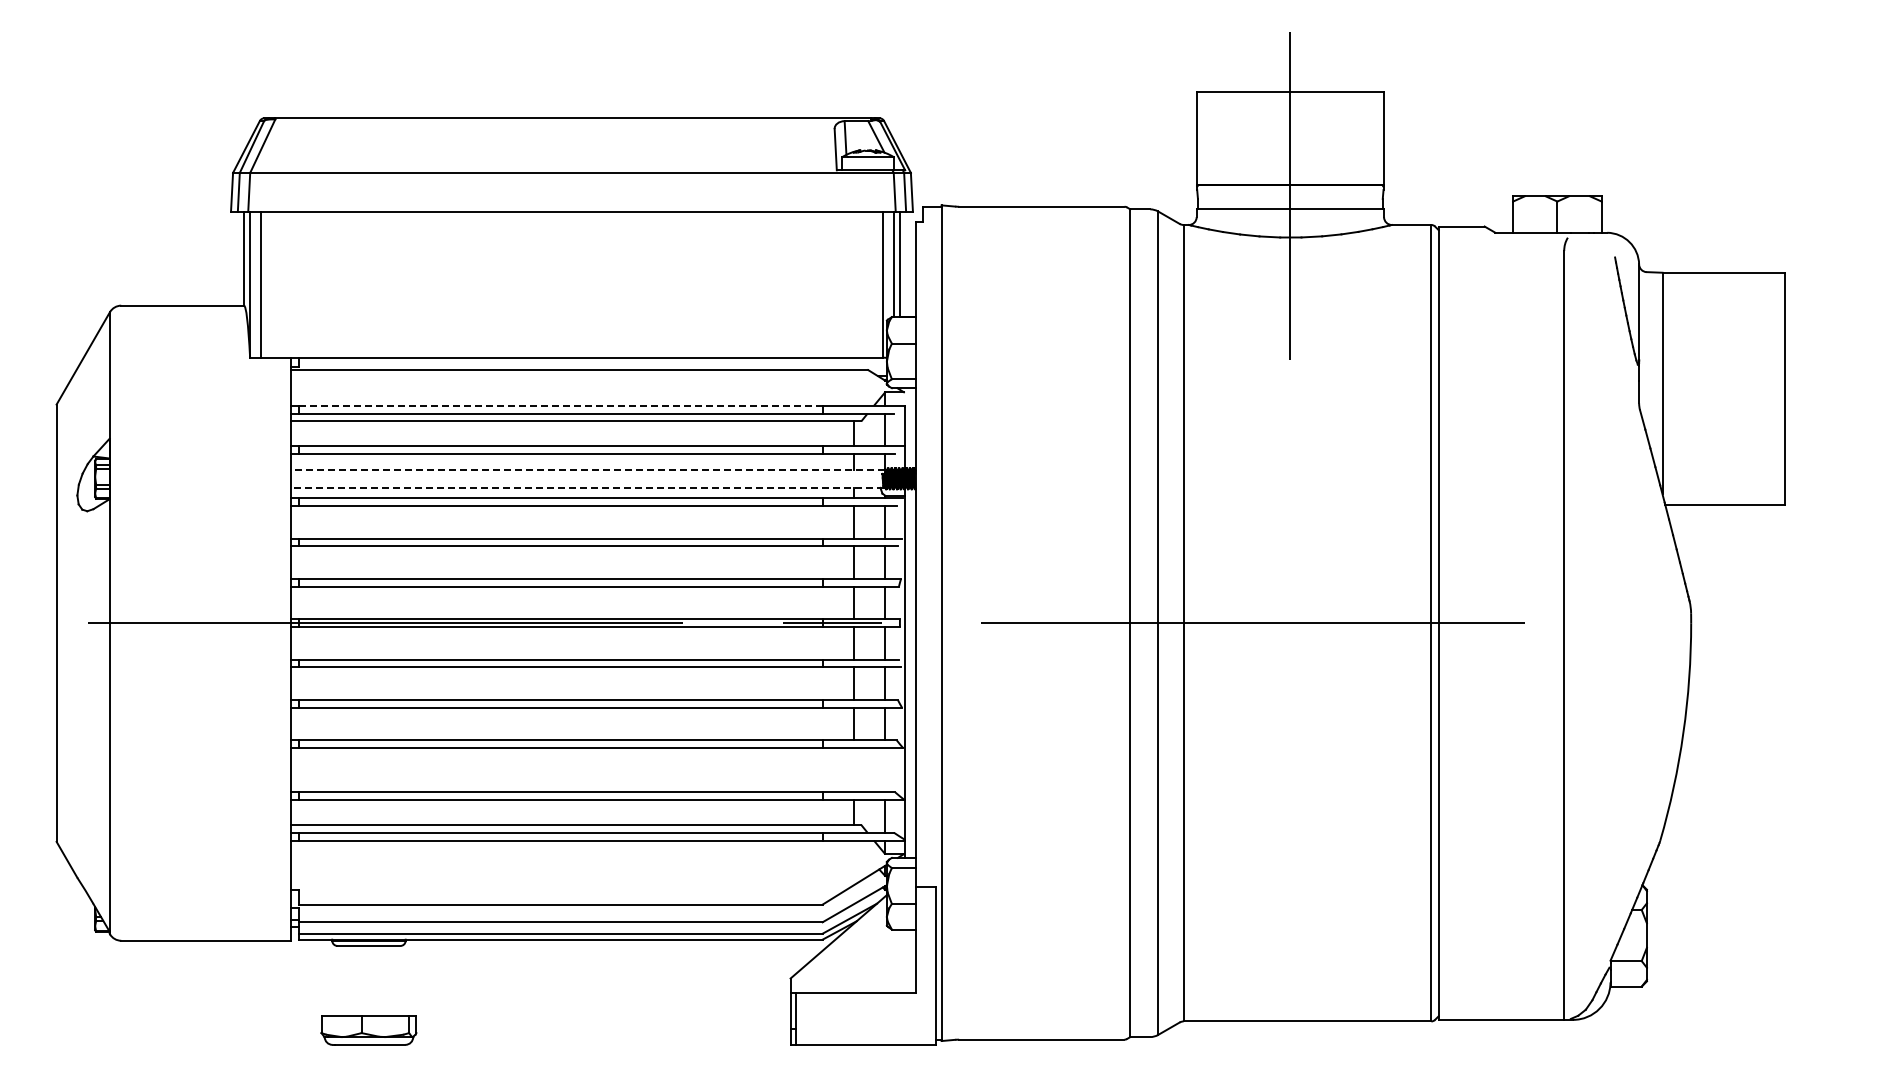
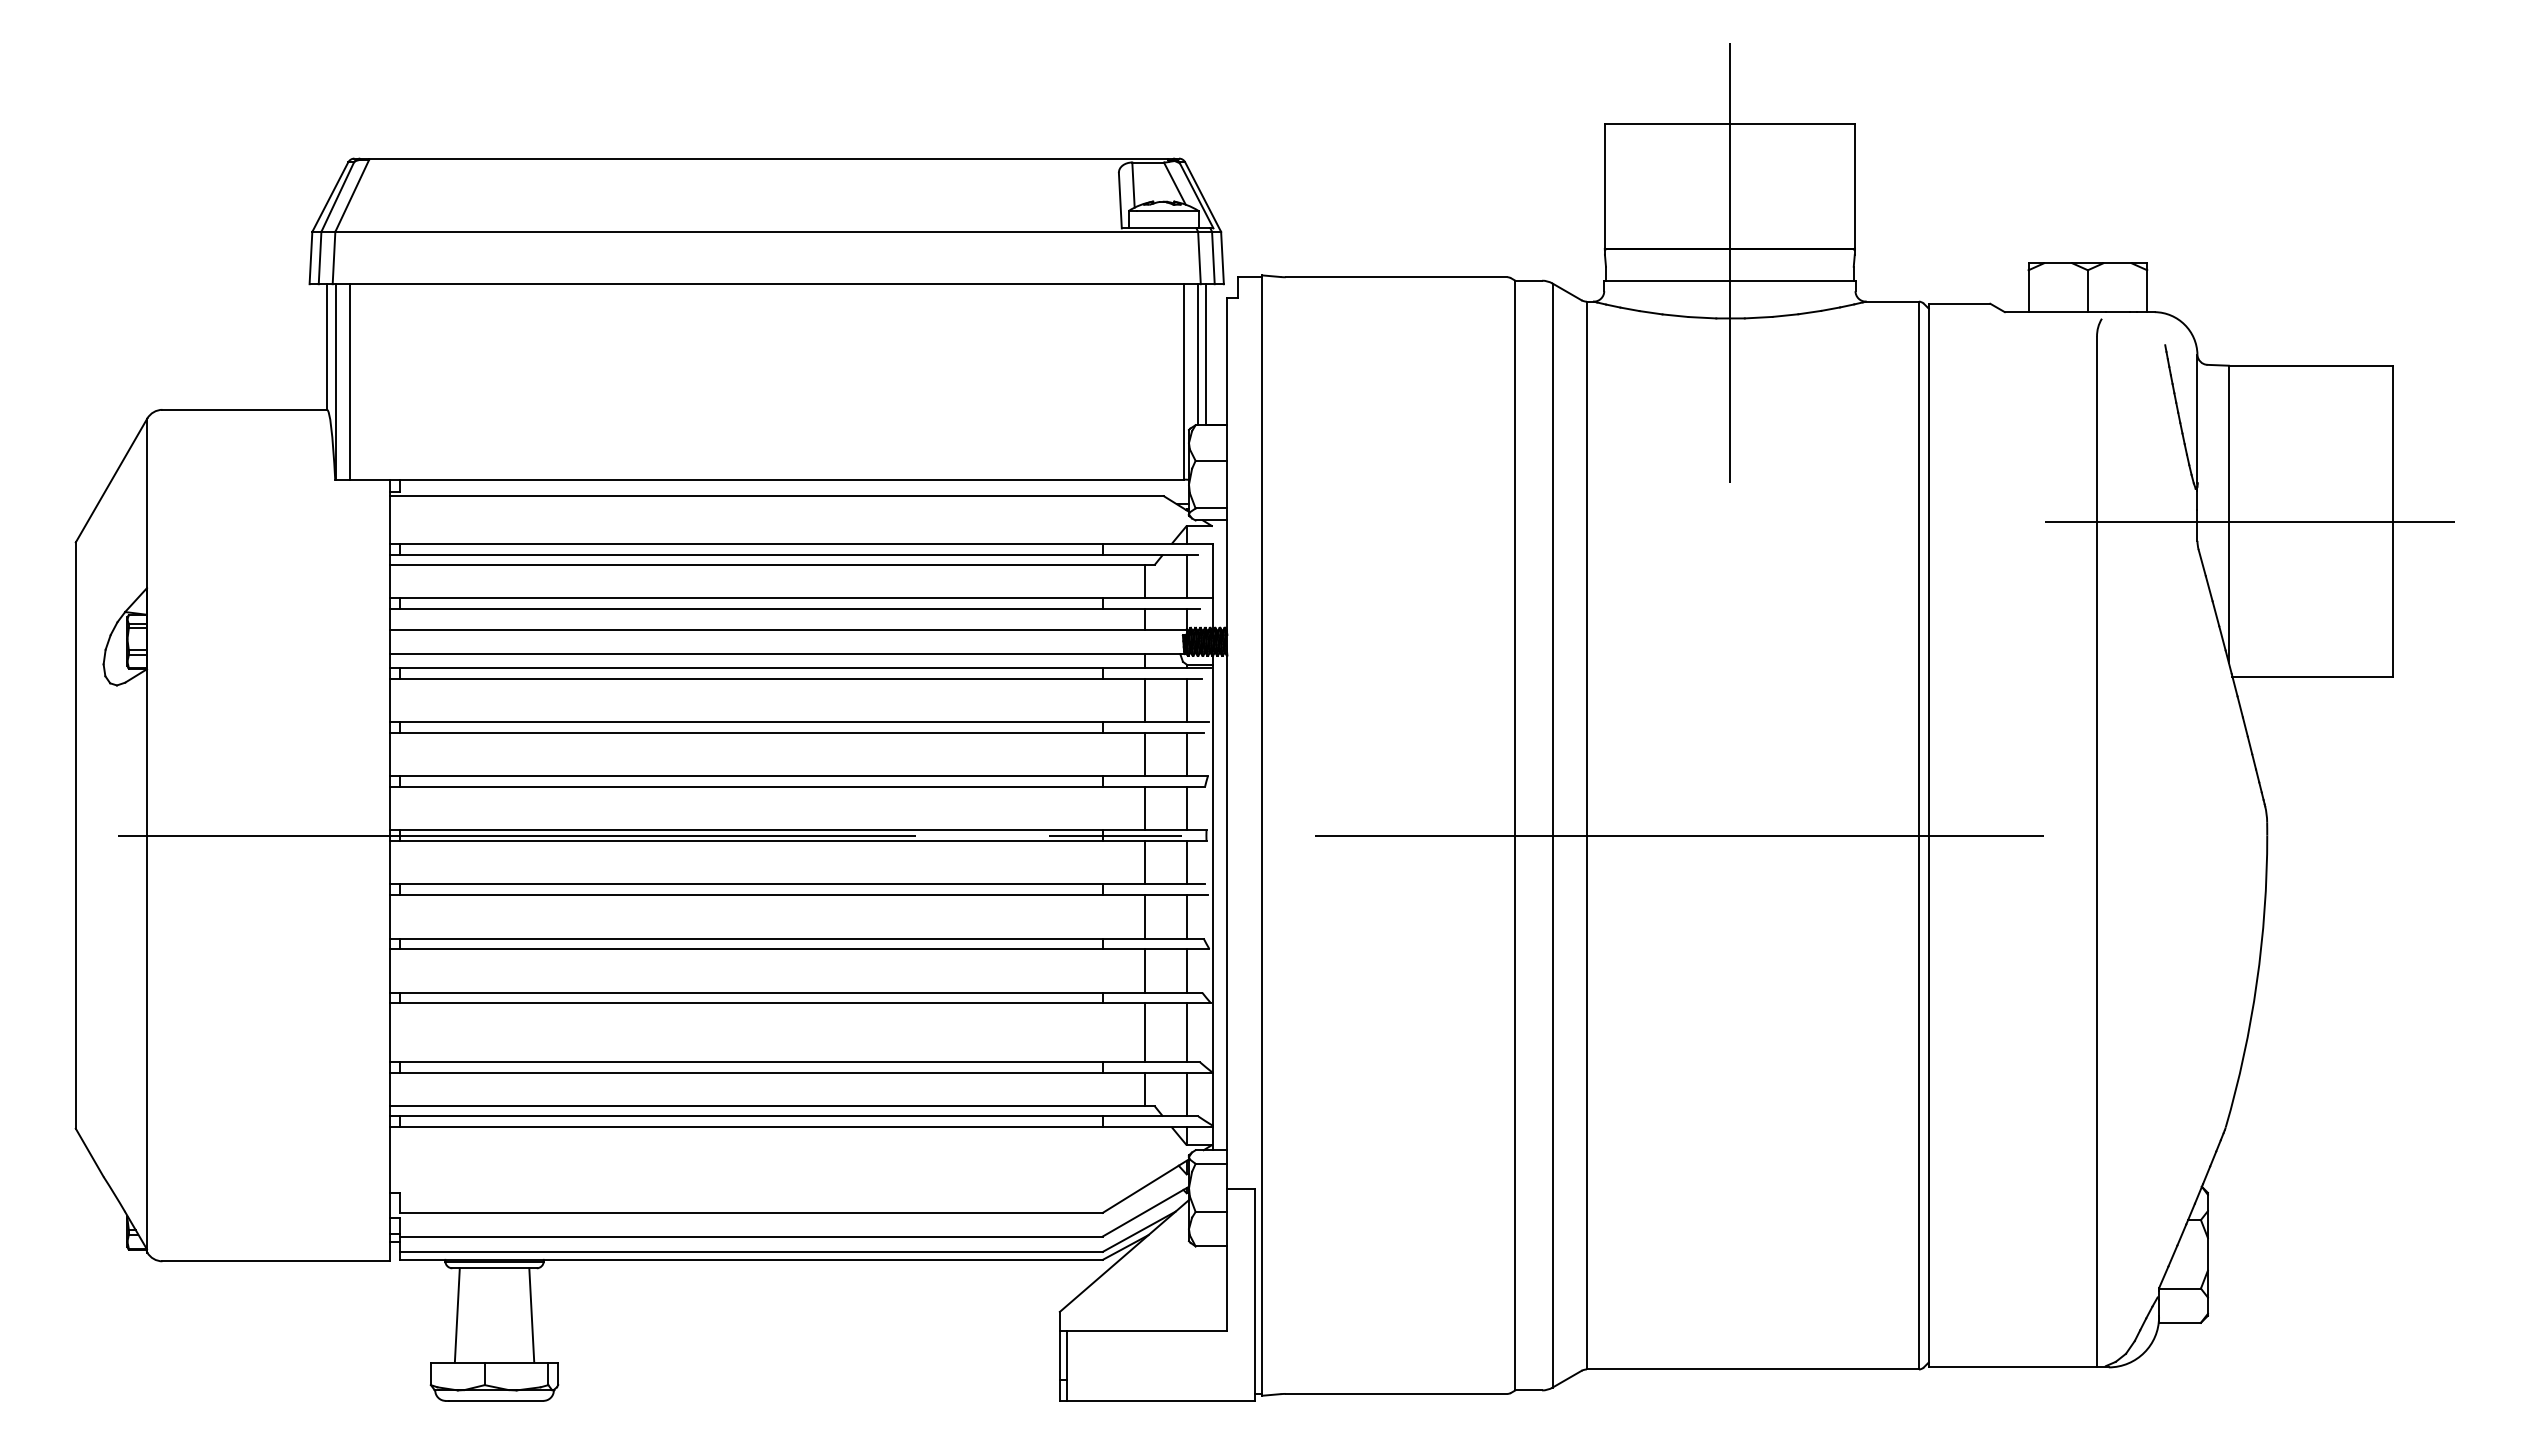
line: (1678, 388) -> (2250, 520), added
line: (560, 405) -> (751, 543), dashed -> solid
line: (587, 469) -> (787, 629), dashed -> solid
line: (586, 487) -> (786, 653), dashed -> solid
line: (853, 770) -> (1144, 1033), added
line: (885, 770) -> (1187, 1033), added
line: (341, 980) -> (457, 1314), added
line: (396, 980) -> (531, 1314), added

